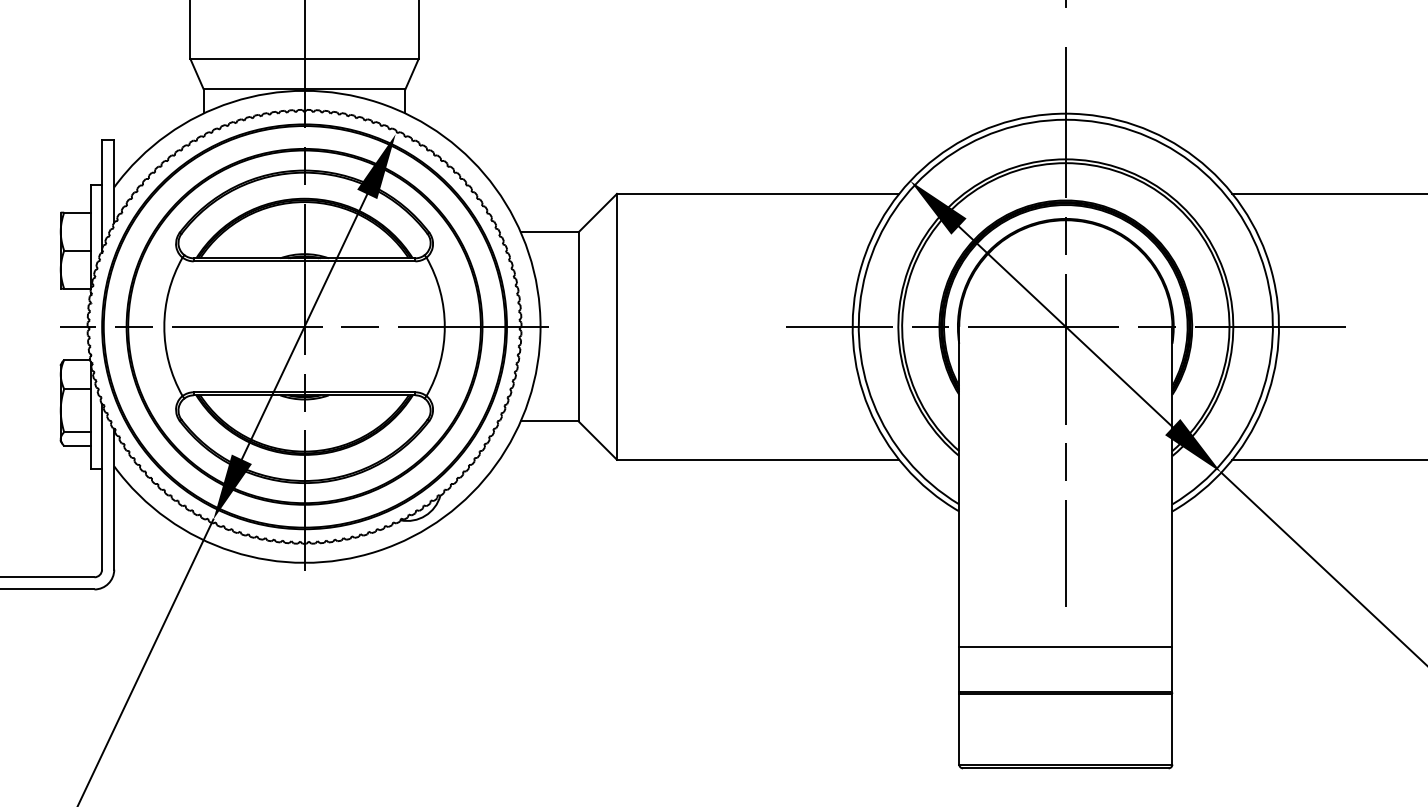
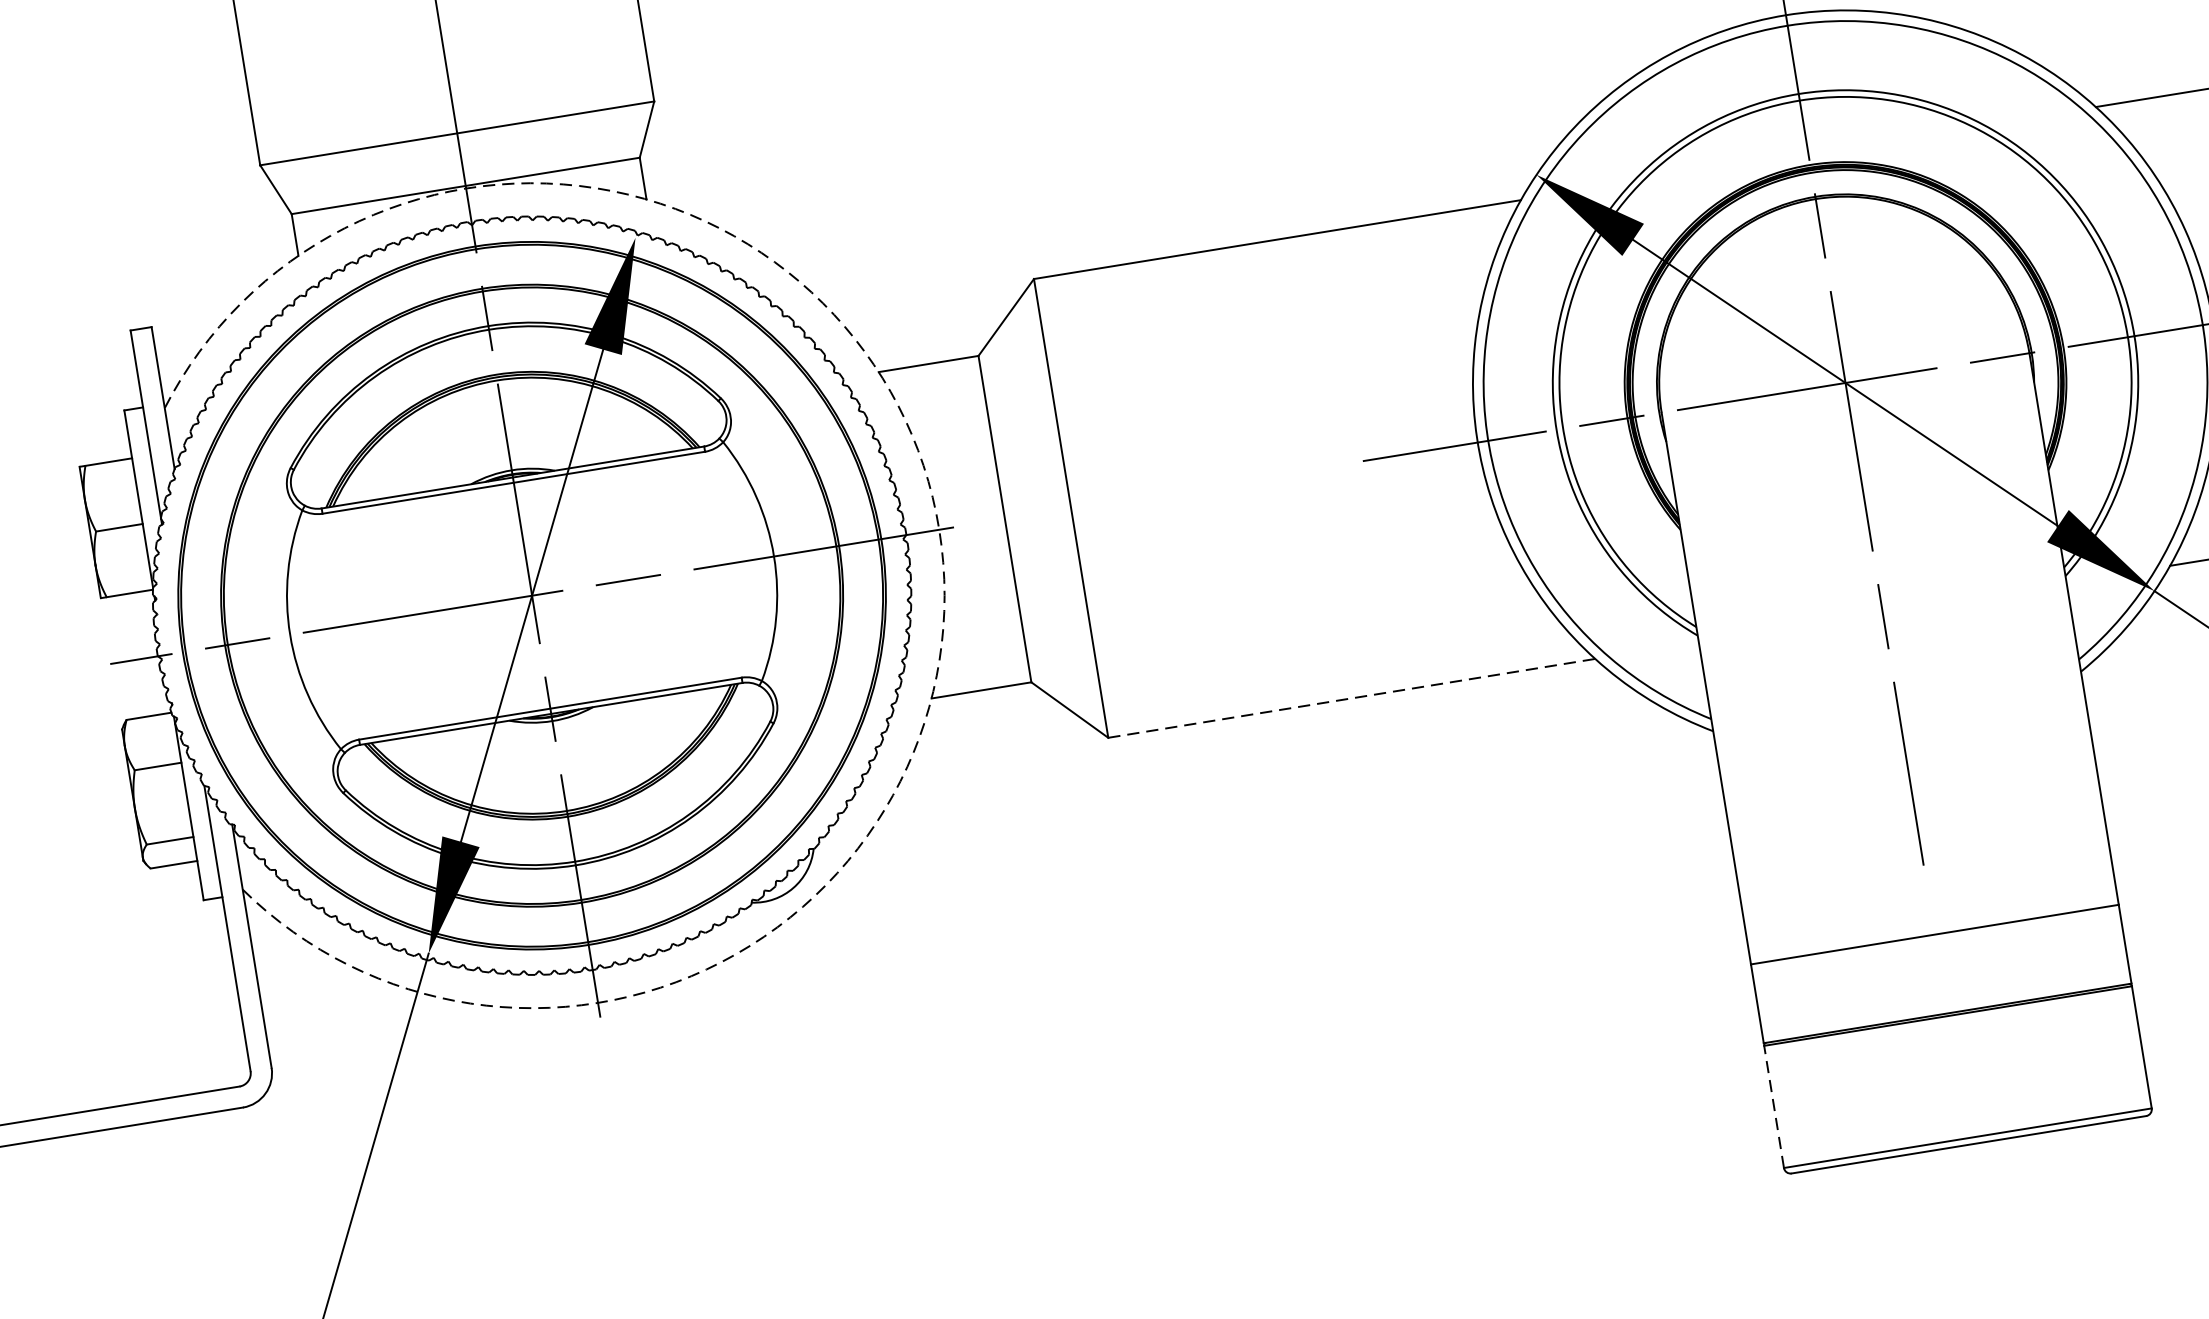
arc: (540, 326) -> (939, 529), solid -> dashed
line: (758, 459) -> (1352, 697), solid -> dashed
line: (959, 728) -> (1774, 1105), solid -> dashed

